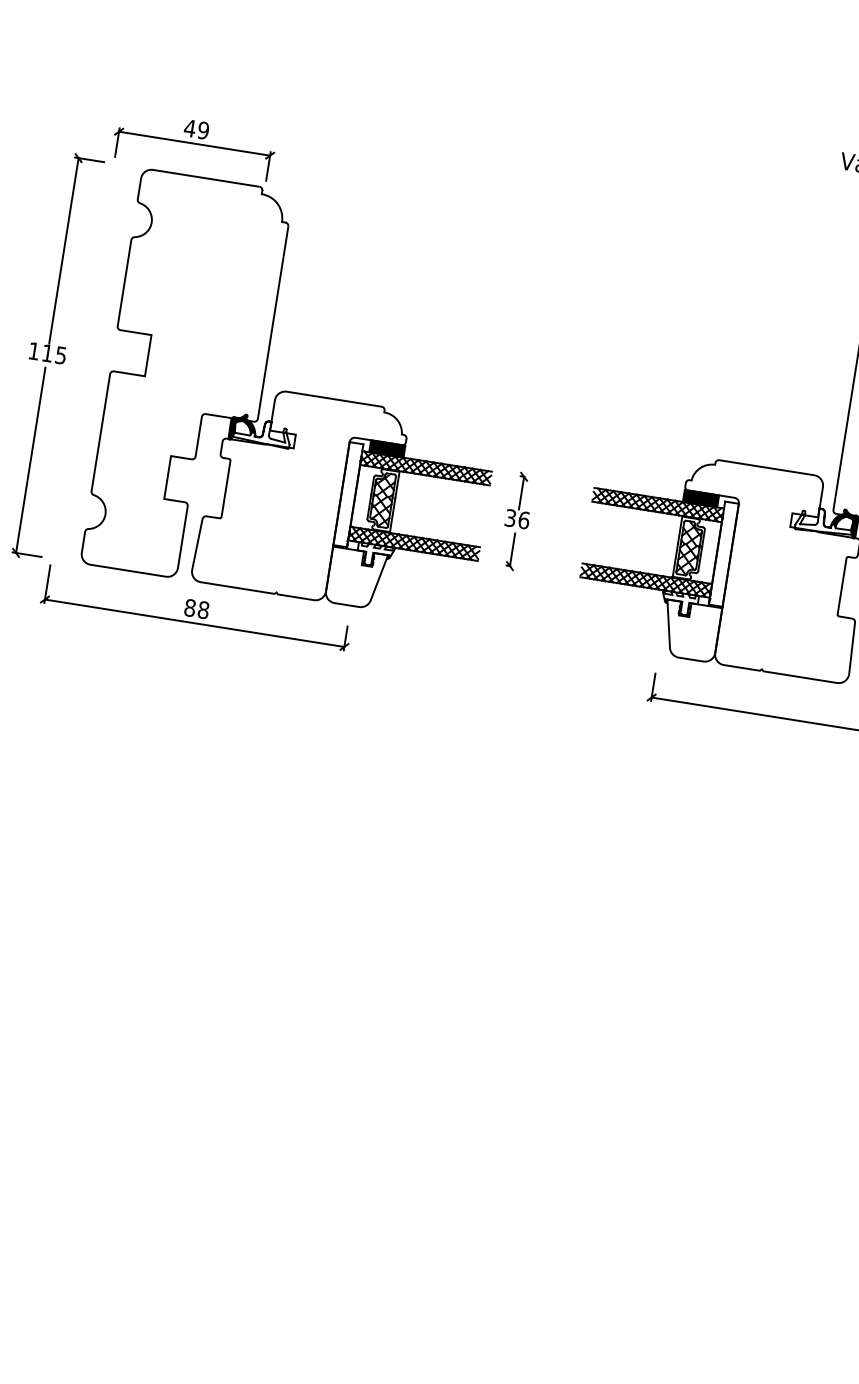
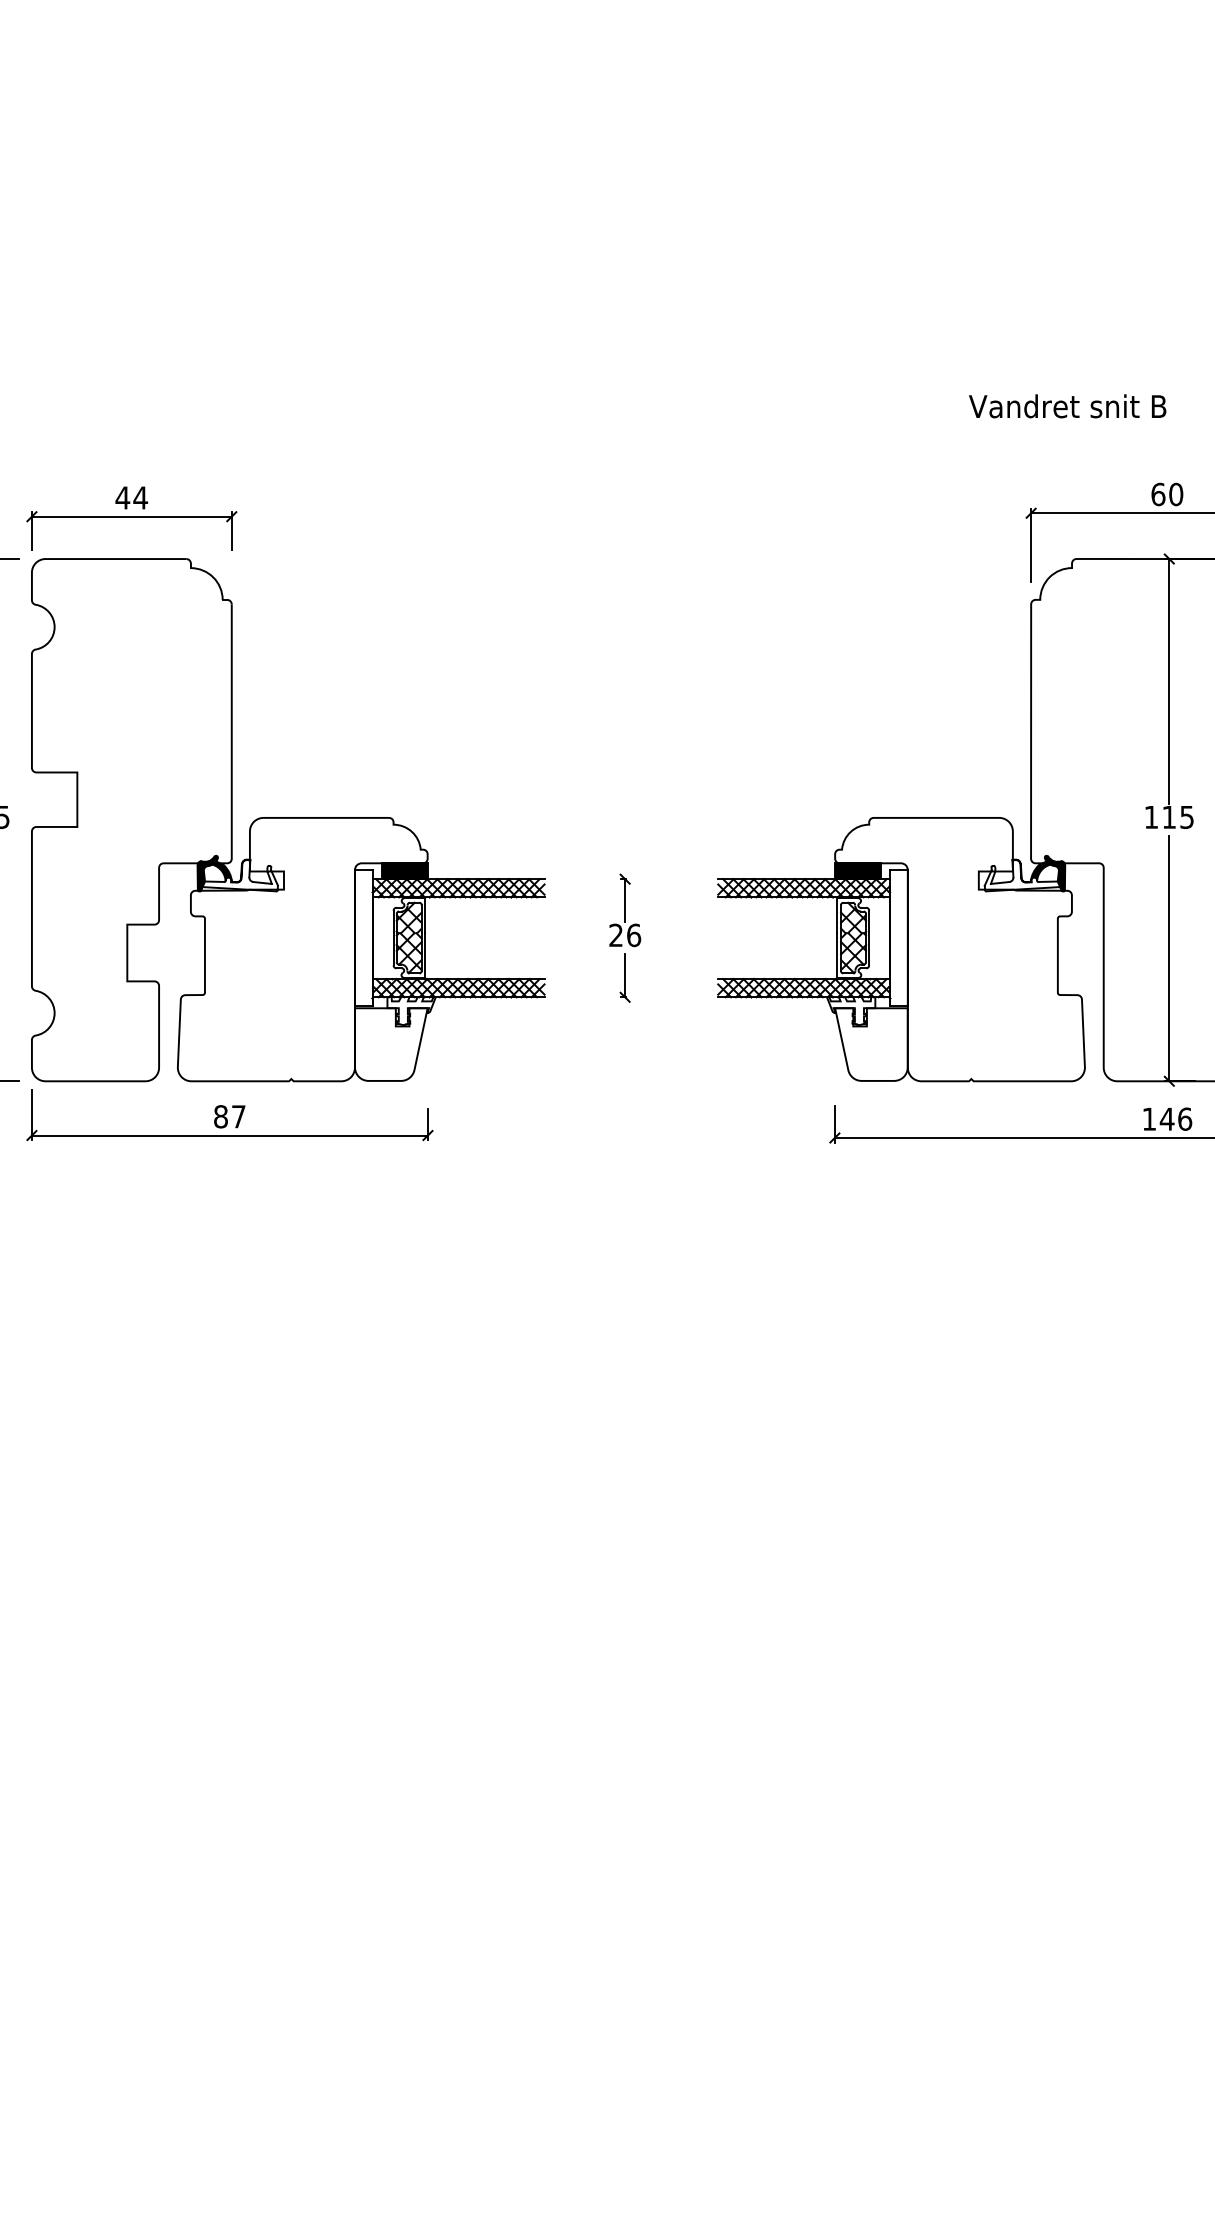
text: (203, 130) -> (140, 497), 49 -> 44
part: (305, 396) -> (288, 820), moved
text: (510, 518) -> (615, 935), 36 -> 26
text: (203, 609) -> (238, 1116), 88 -> 87

